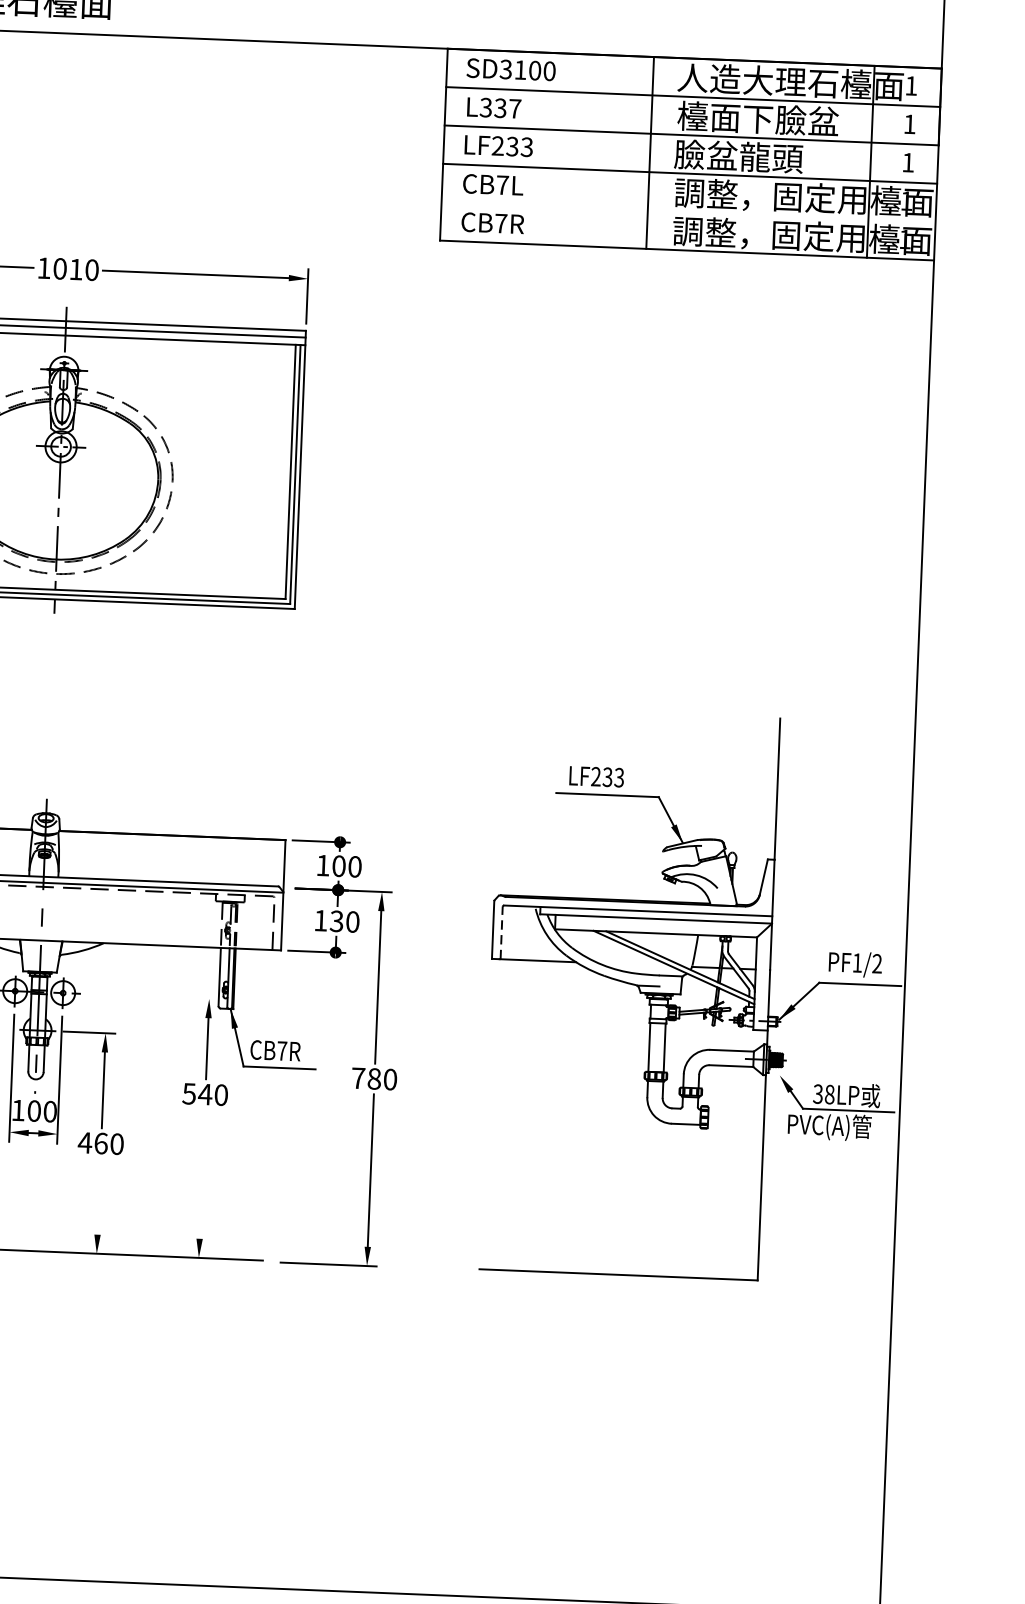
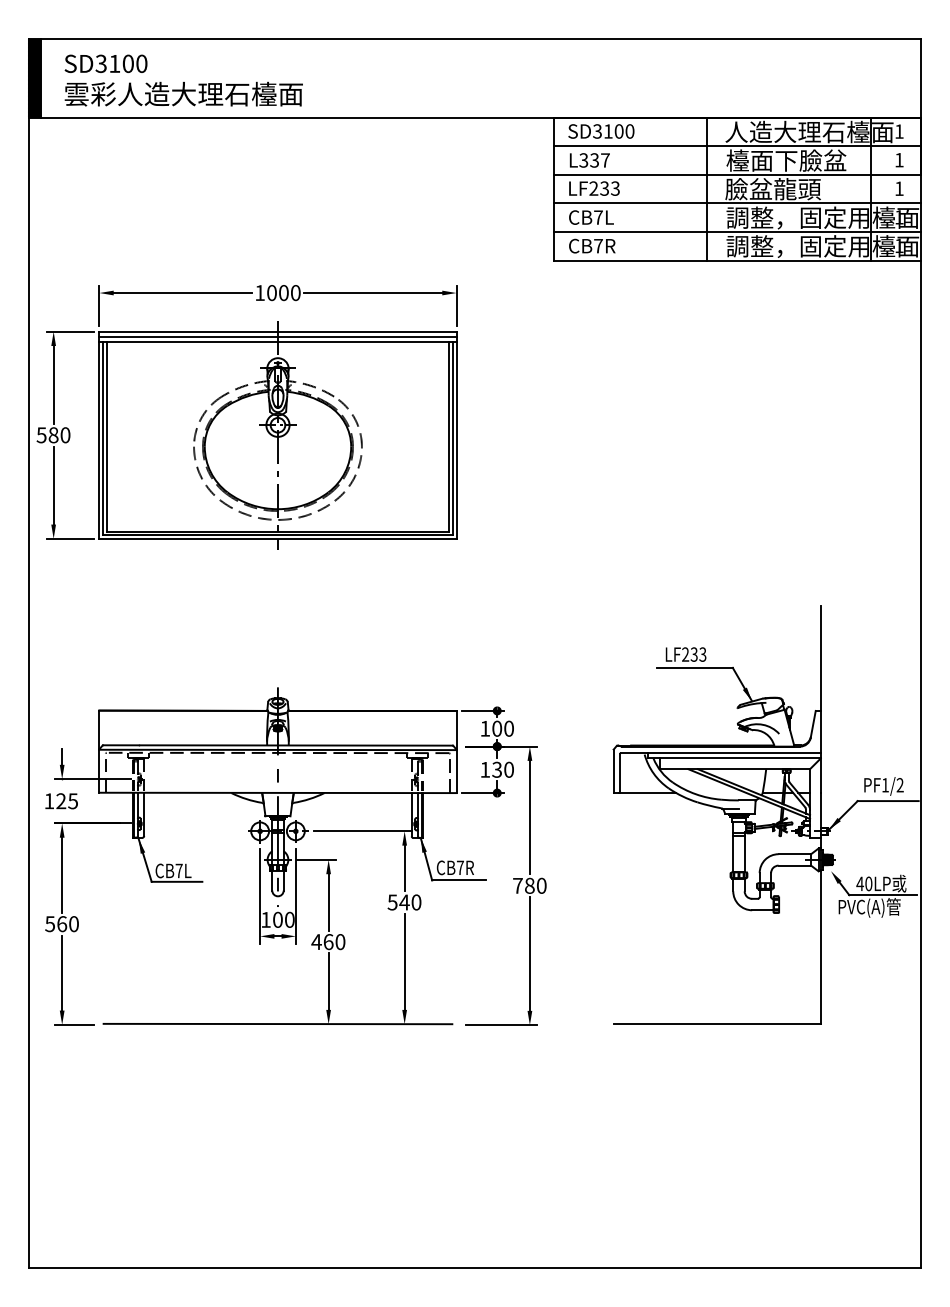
line: (688, 212) -> (737, 232), added
text: (75, 270) -> (283, 293), 1010 -> 1000
line: (502, 932) -> (620, 773), dashed -> solid
line: (152, 996) -> (362, 831), added
text: (824, 1093) -> (864, 883), 38LP -> 40LP
line: (202, 1173) -> (404, 961), added
line: (98, 1196) -> (328, 981), added

